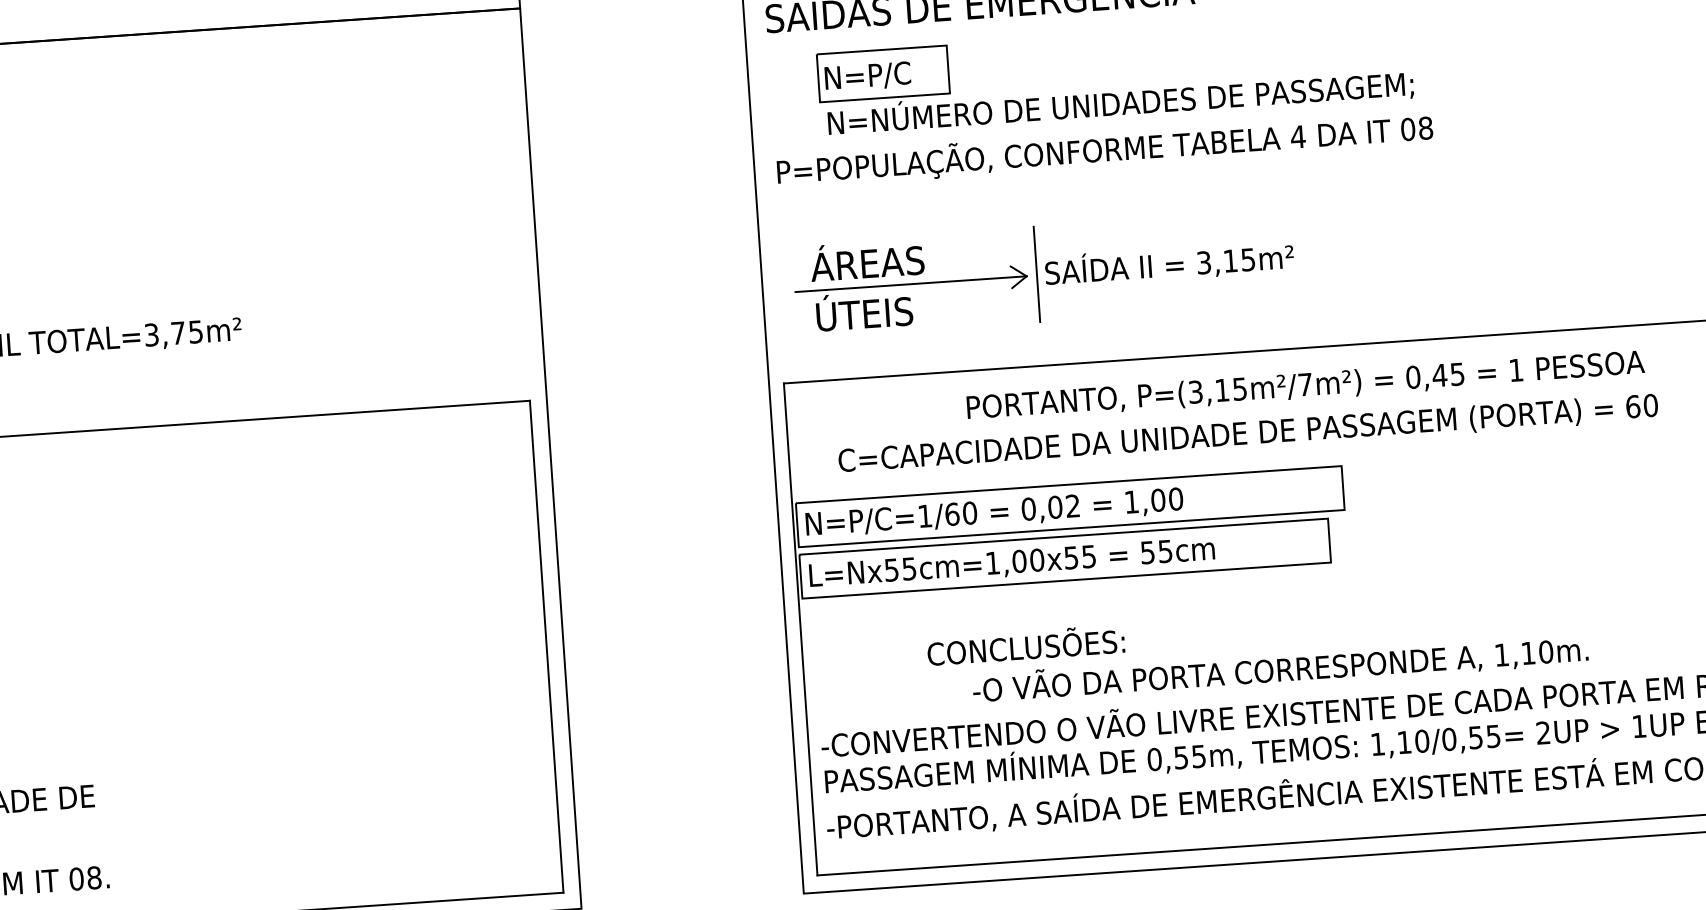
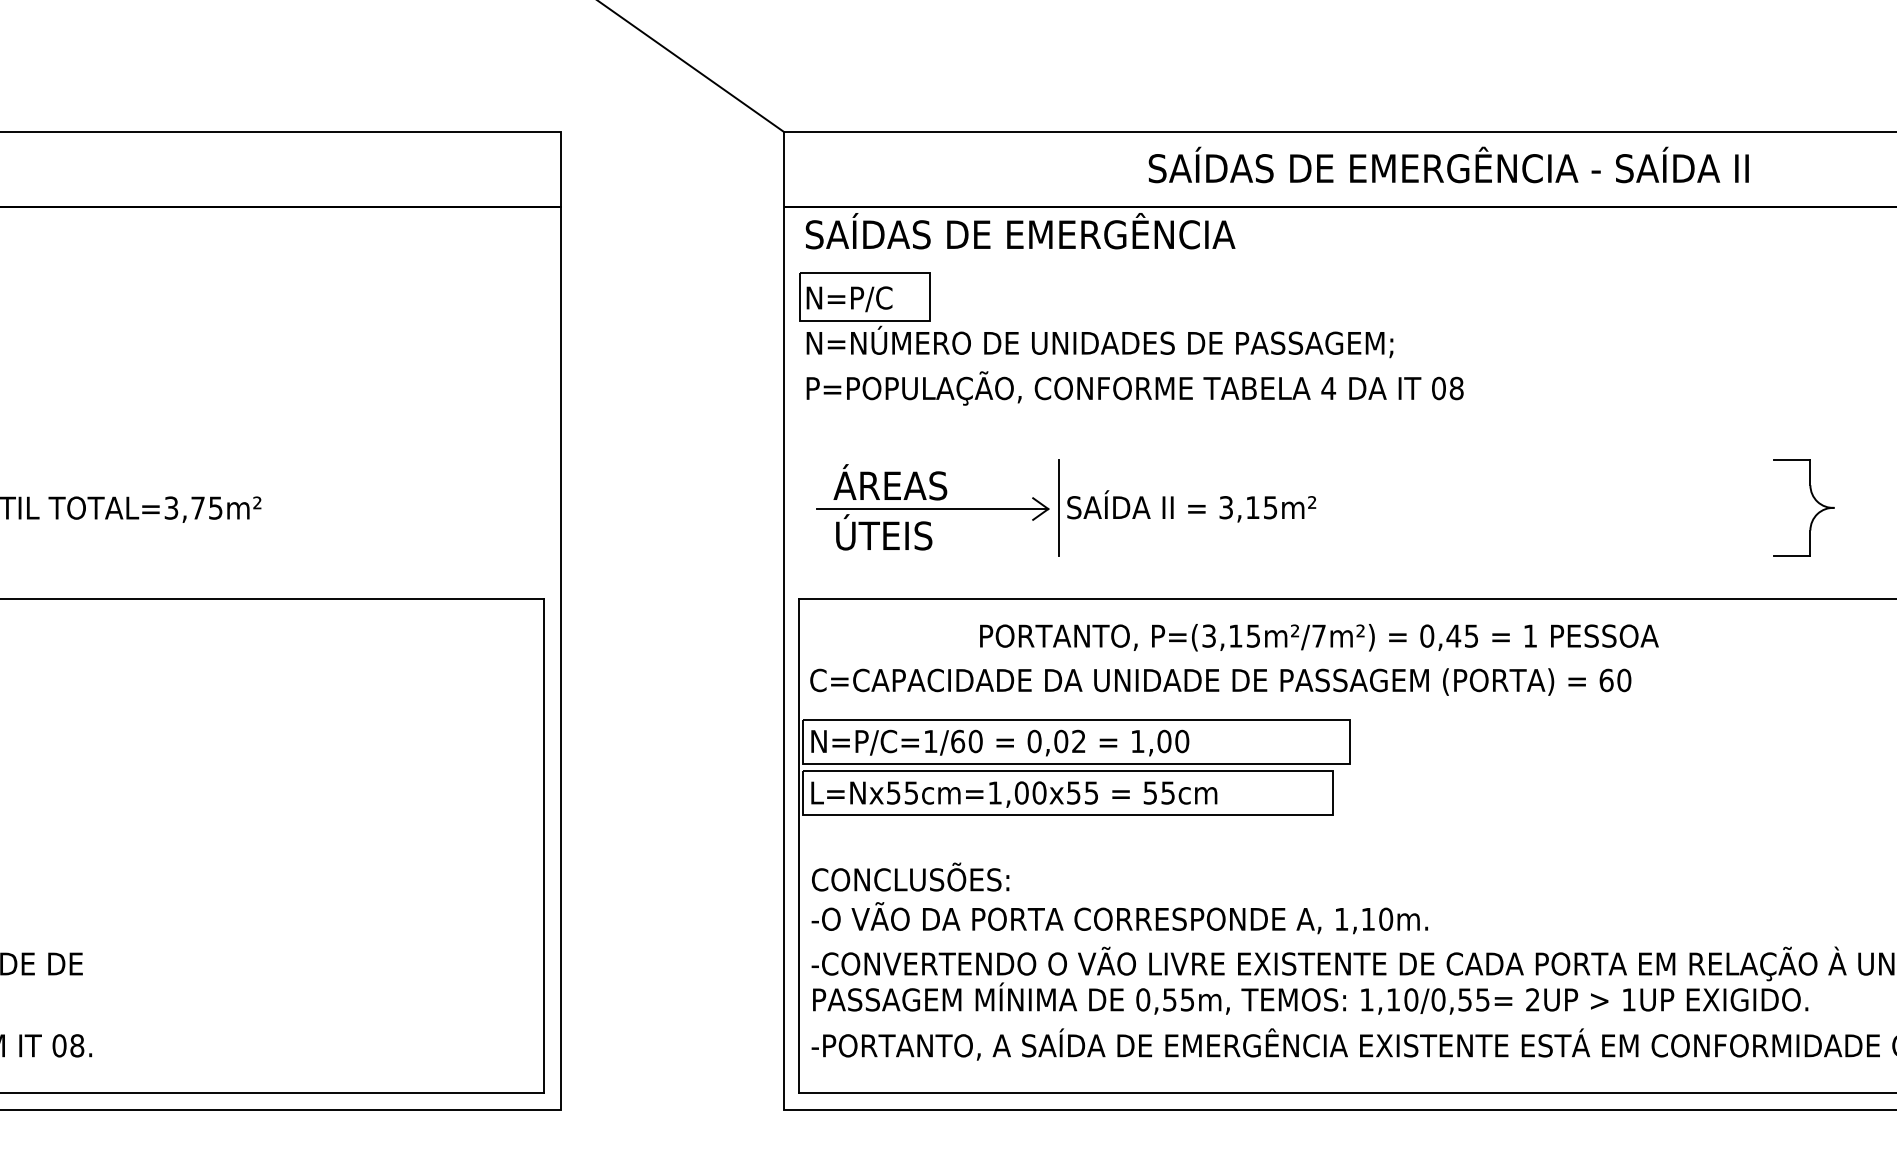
part: (1112, 93) -> (1092, 332), moved
text: (1248, 434) -> (1220, 681), moved
text: (1025, 644) -> (910, 876), moved
text: (1280, 669) -> (1119, 918), moved

